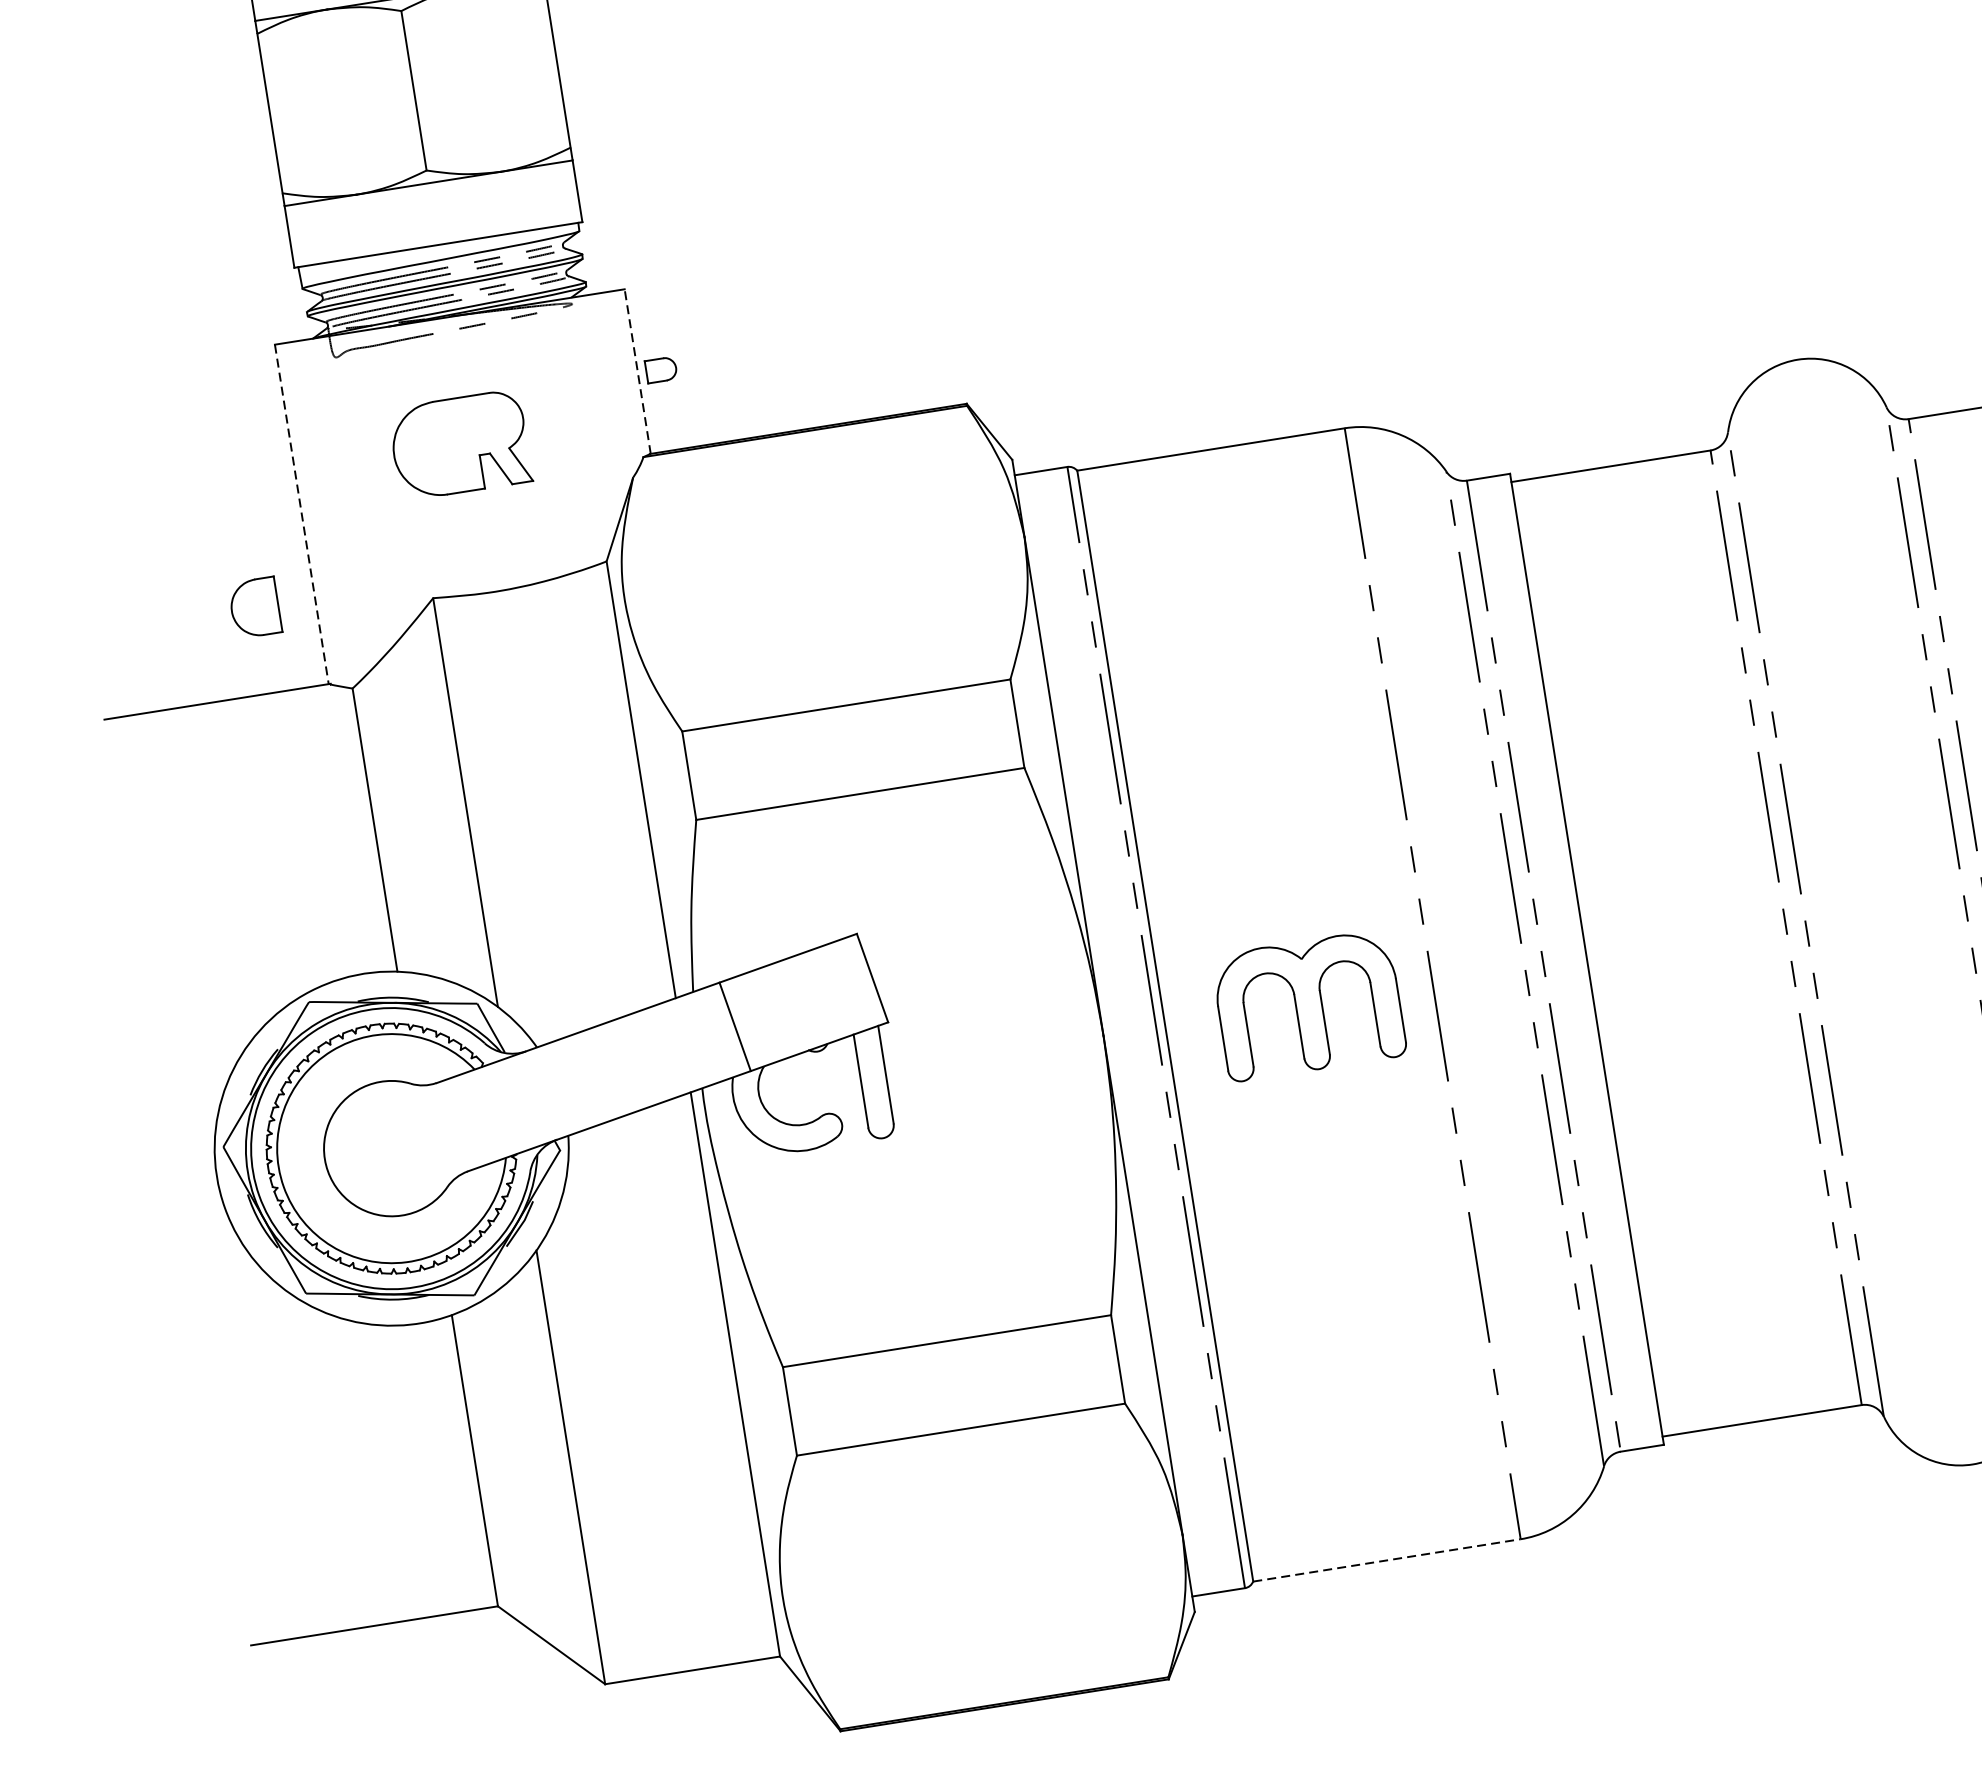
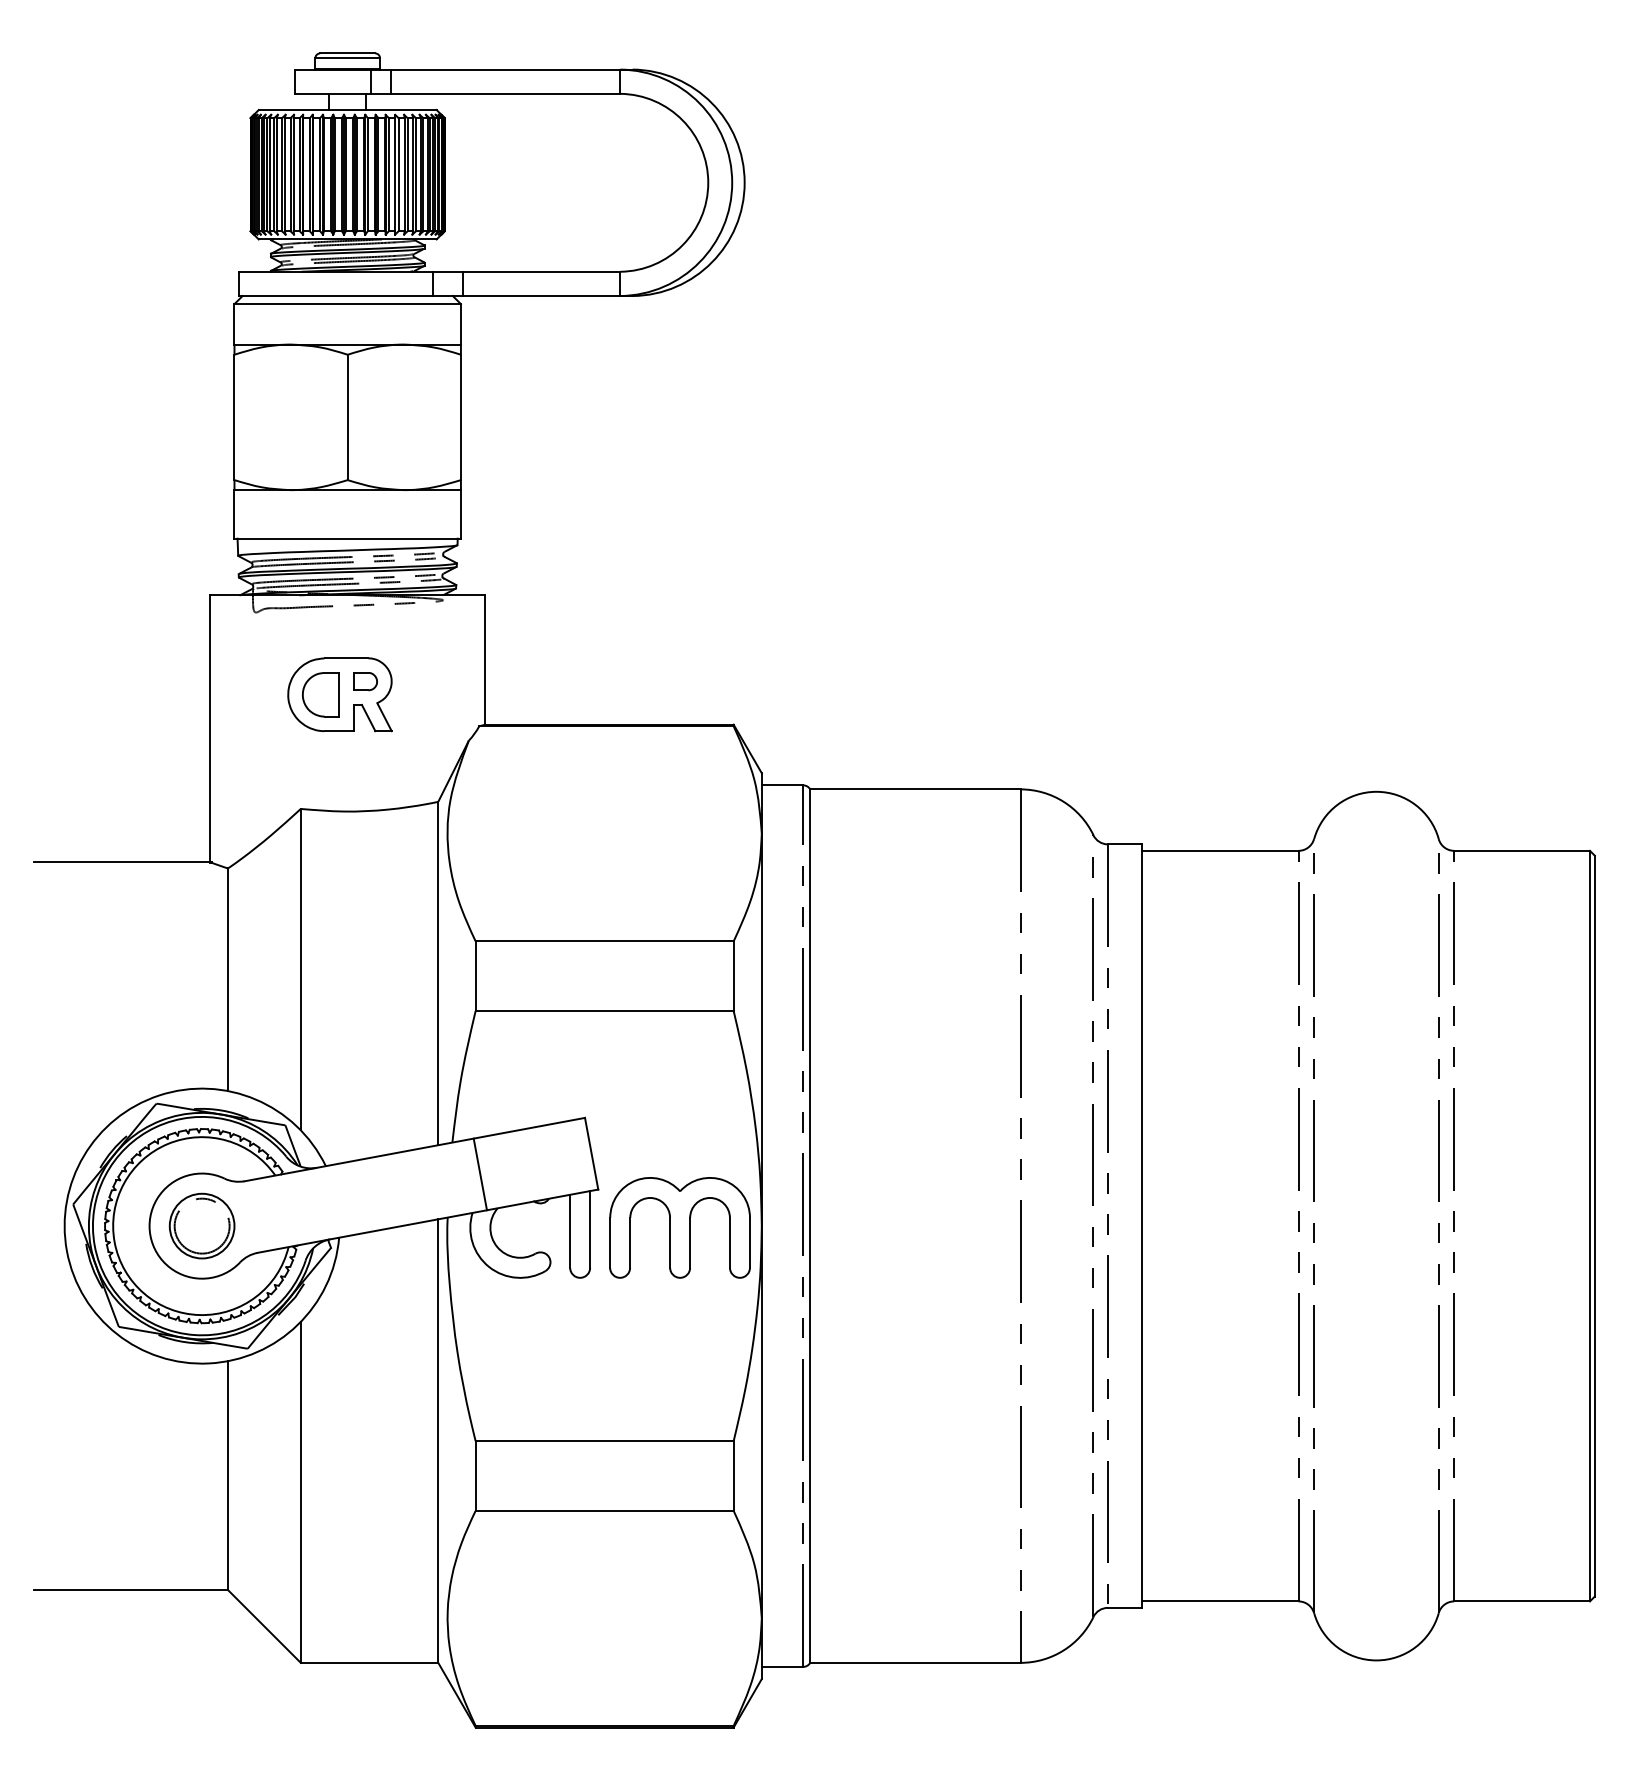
part: (661, 369) -> (365, 681), moved
line: (638, 372) -> (485, 660), dashed -> solid
line: (302, 515) -> (210, 729), dashed -> solid
part: (254, 607) -> (320, 694), moved
part: (1308, 1005) -> (679, 1227), moved
part: (390, 1147) -> (201, 1225), added
line: (1386, 1559) -> (915, 1662), dashed -> solid

